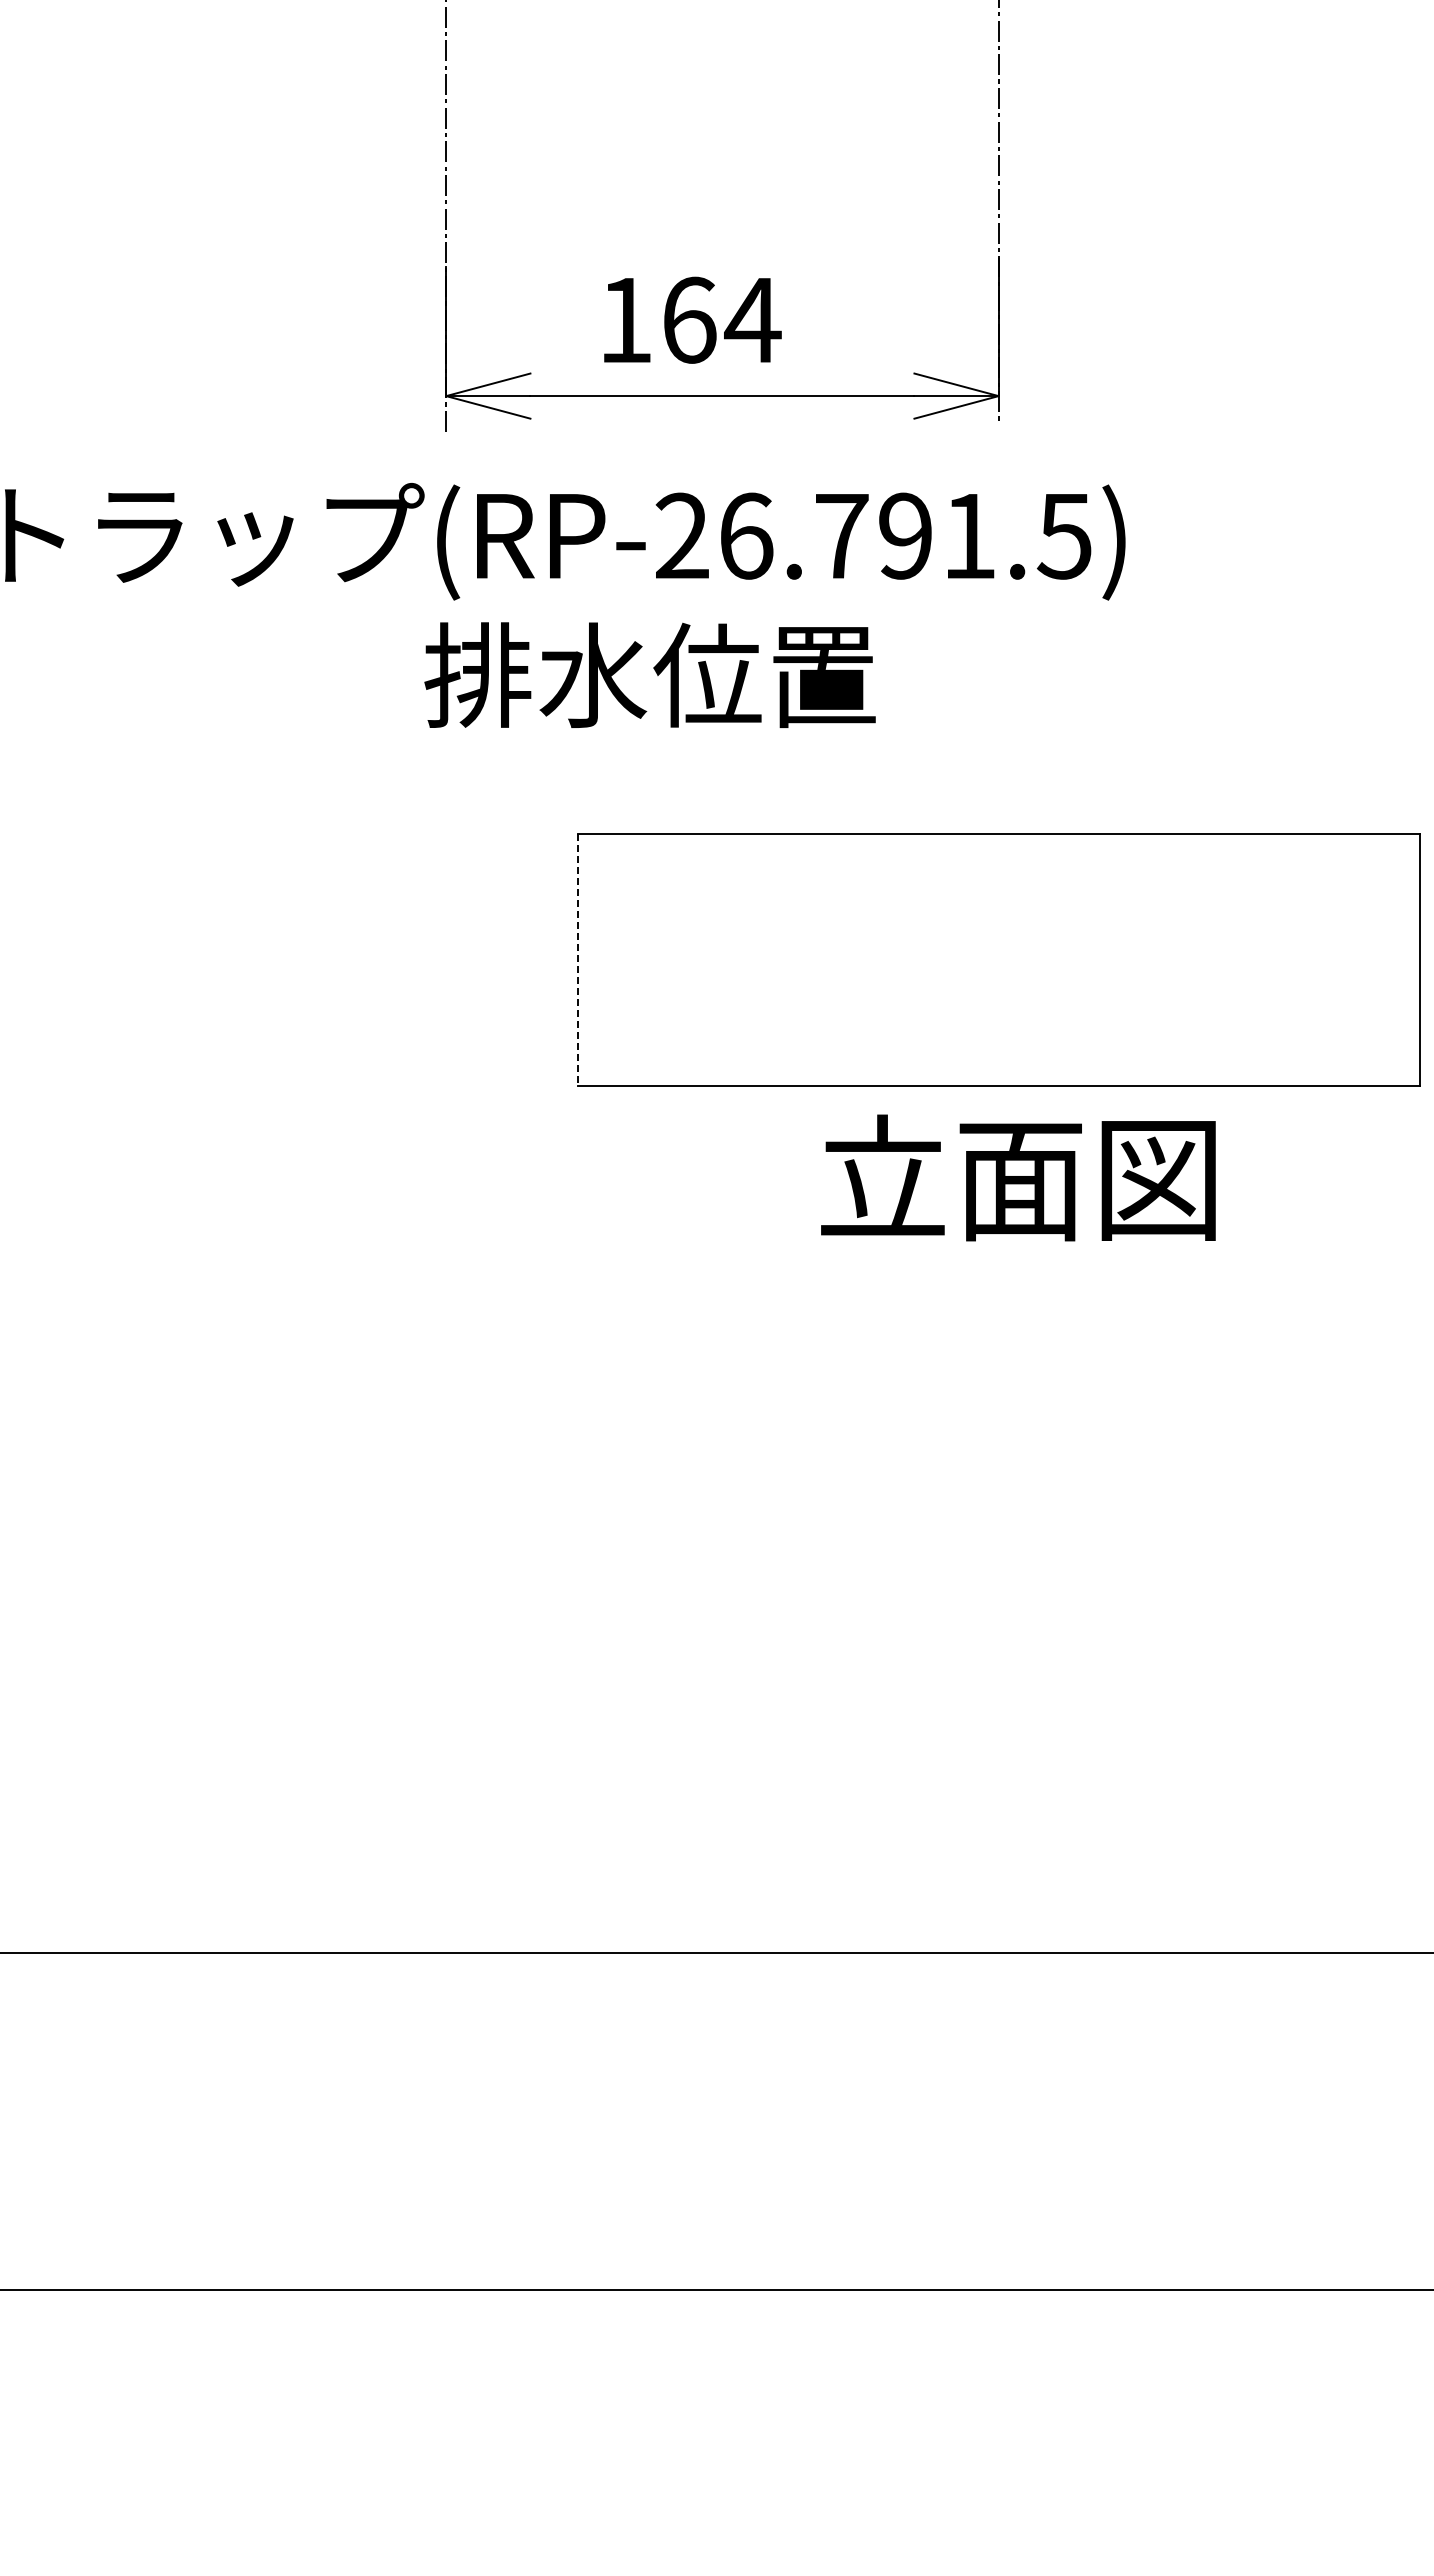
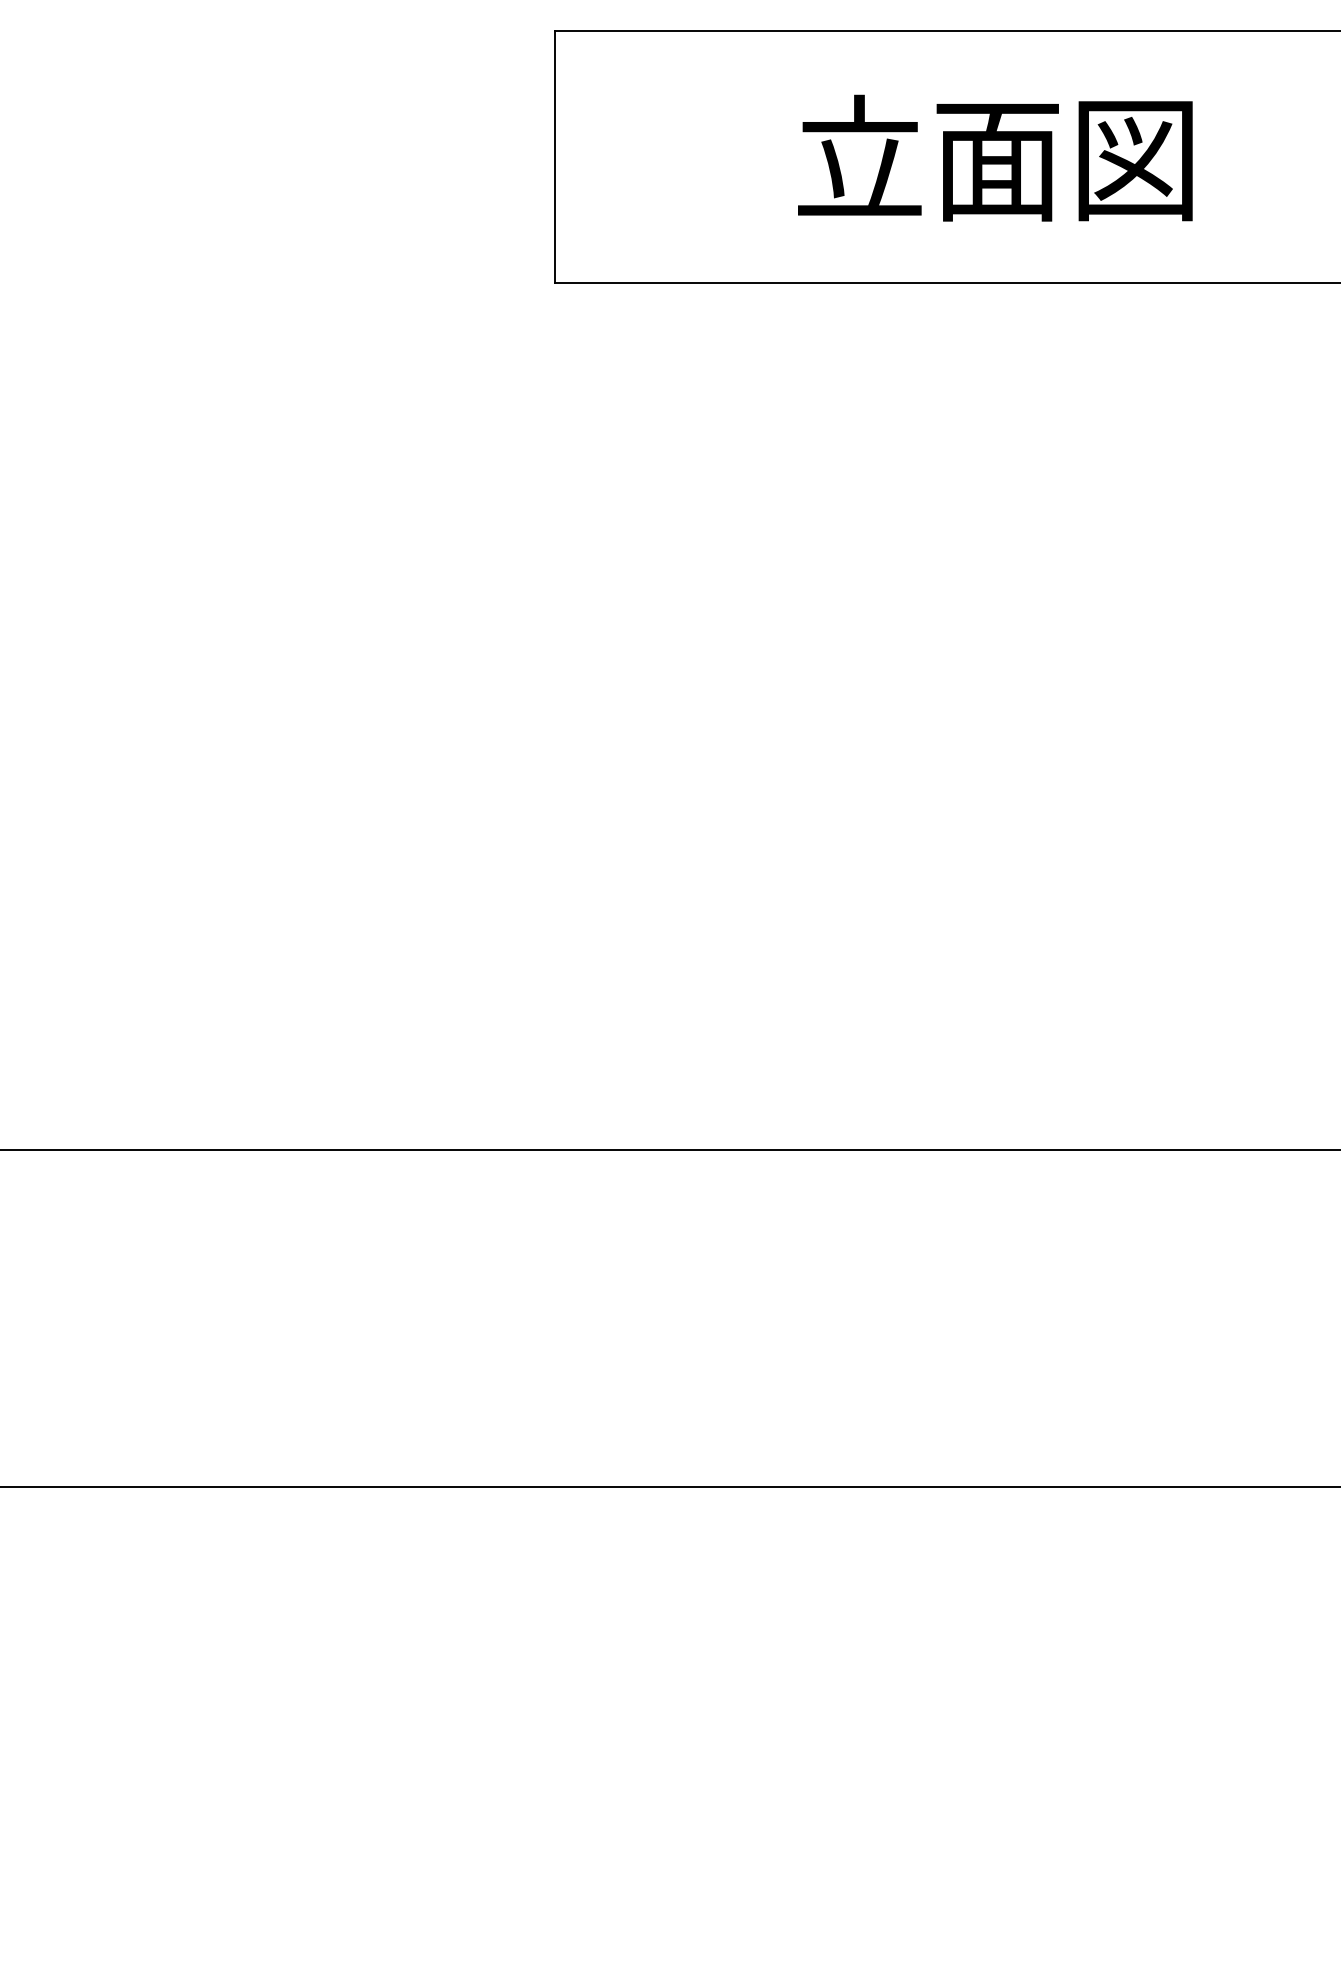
line: (577, 960) -> (554, 157), dashed -> solid
text: (1018, 1177) -> (995, 157), moved

